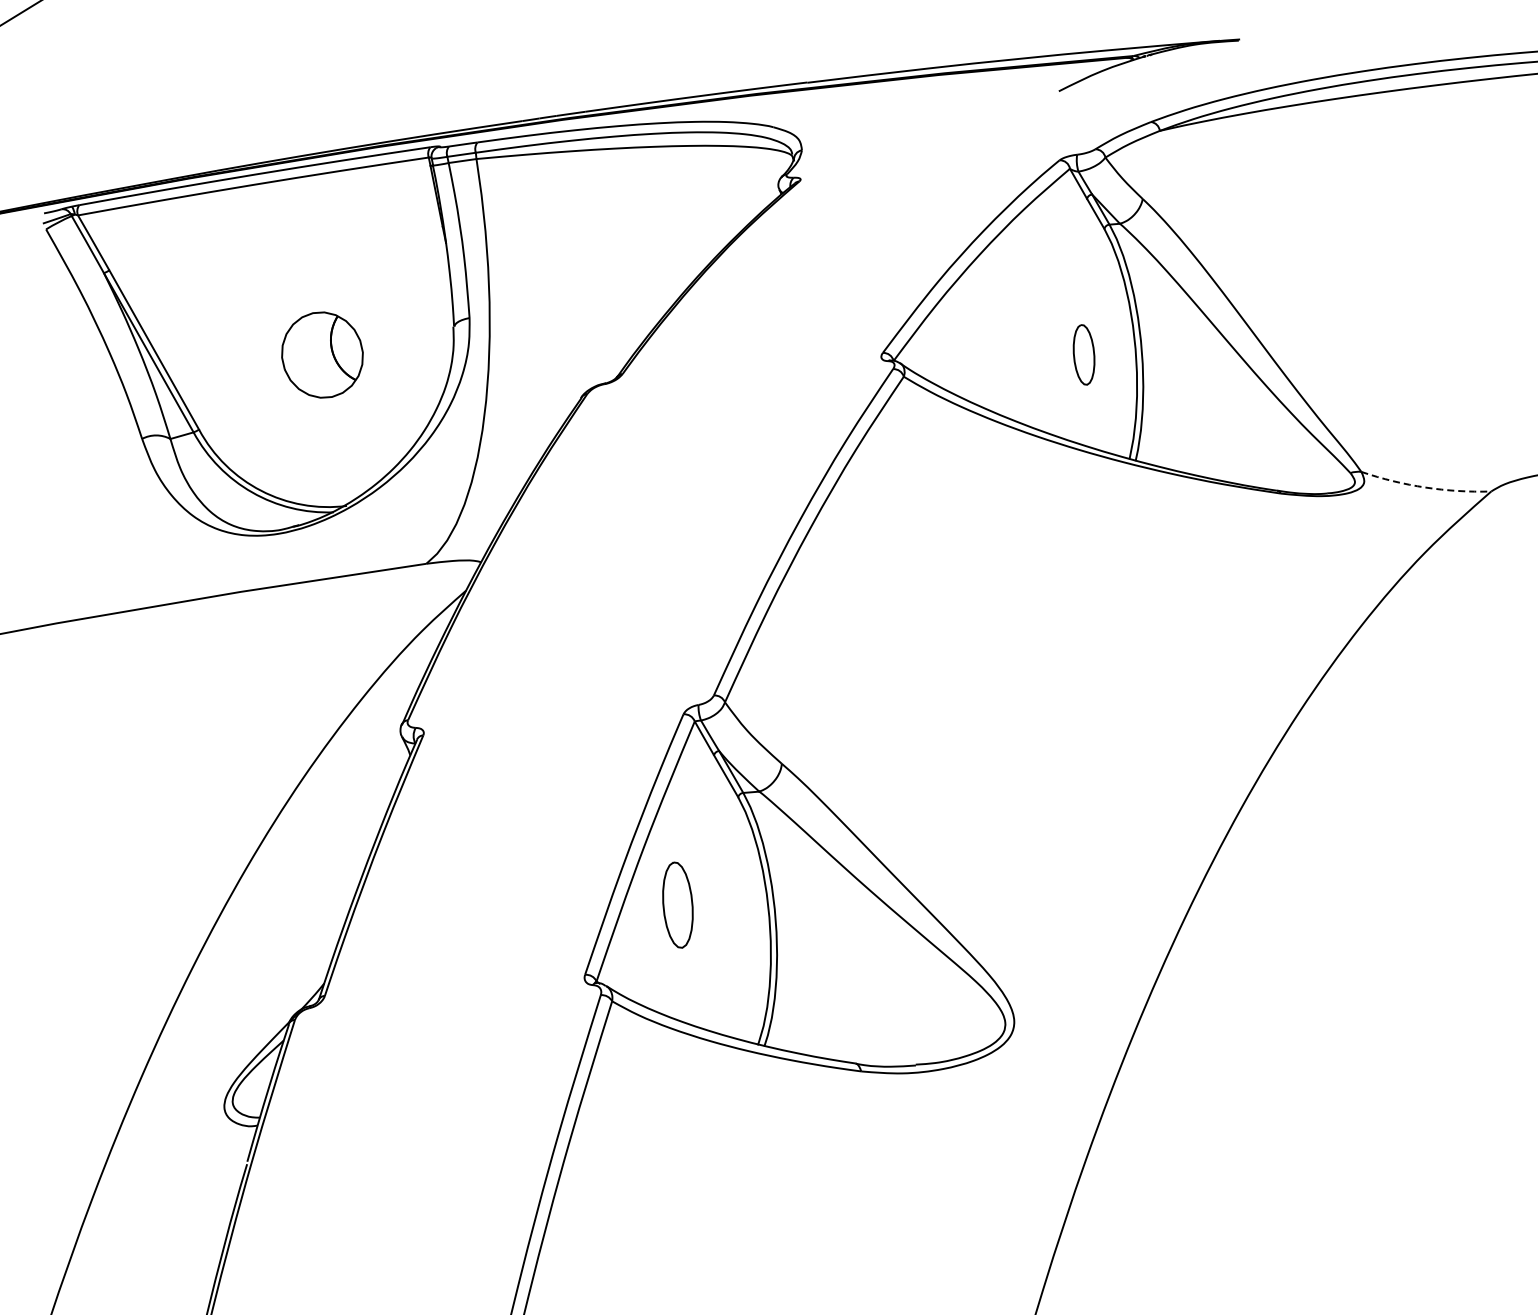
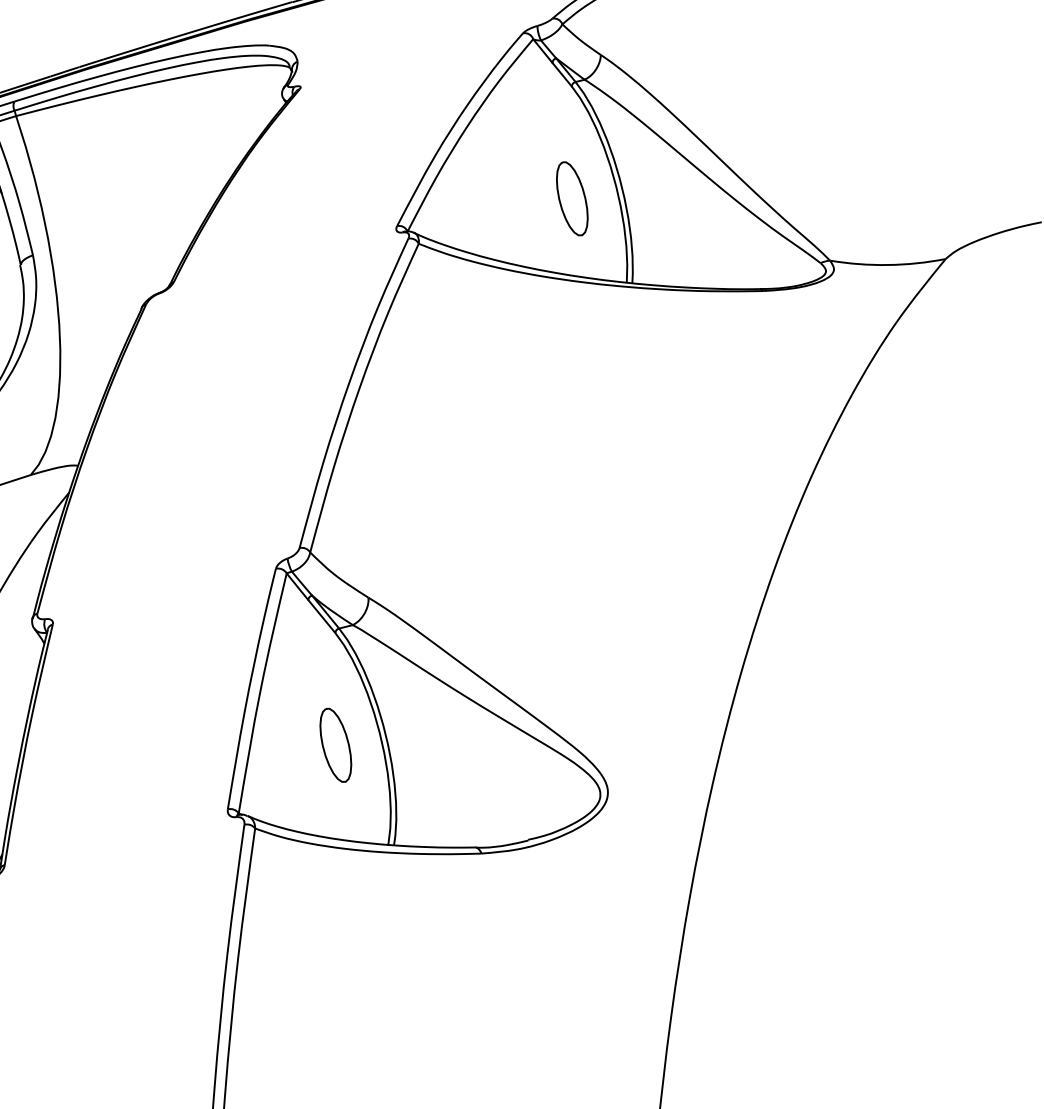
part: (1083, 354) -> (571, 198), size x1.43
arc: (1425, 487) -> (888, 264), dashed -> solid
part: (677, 904) -> (335, 744), moved

